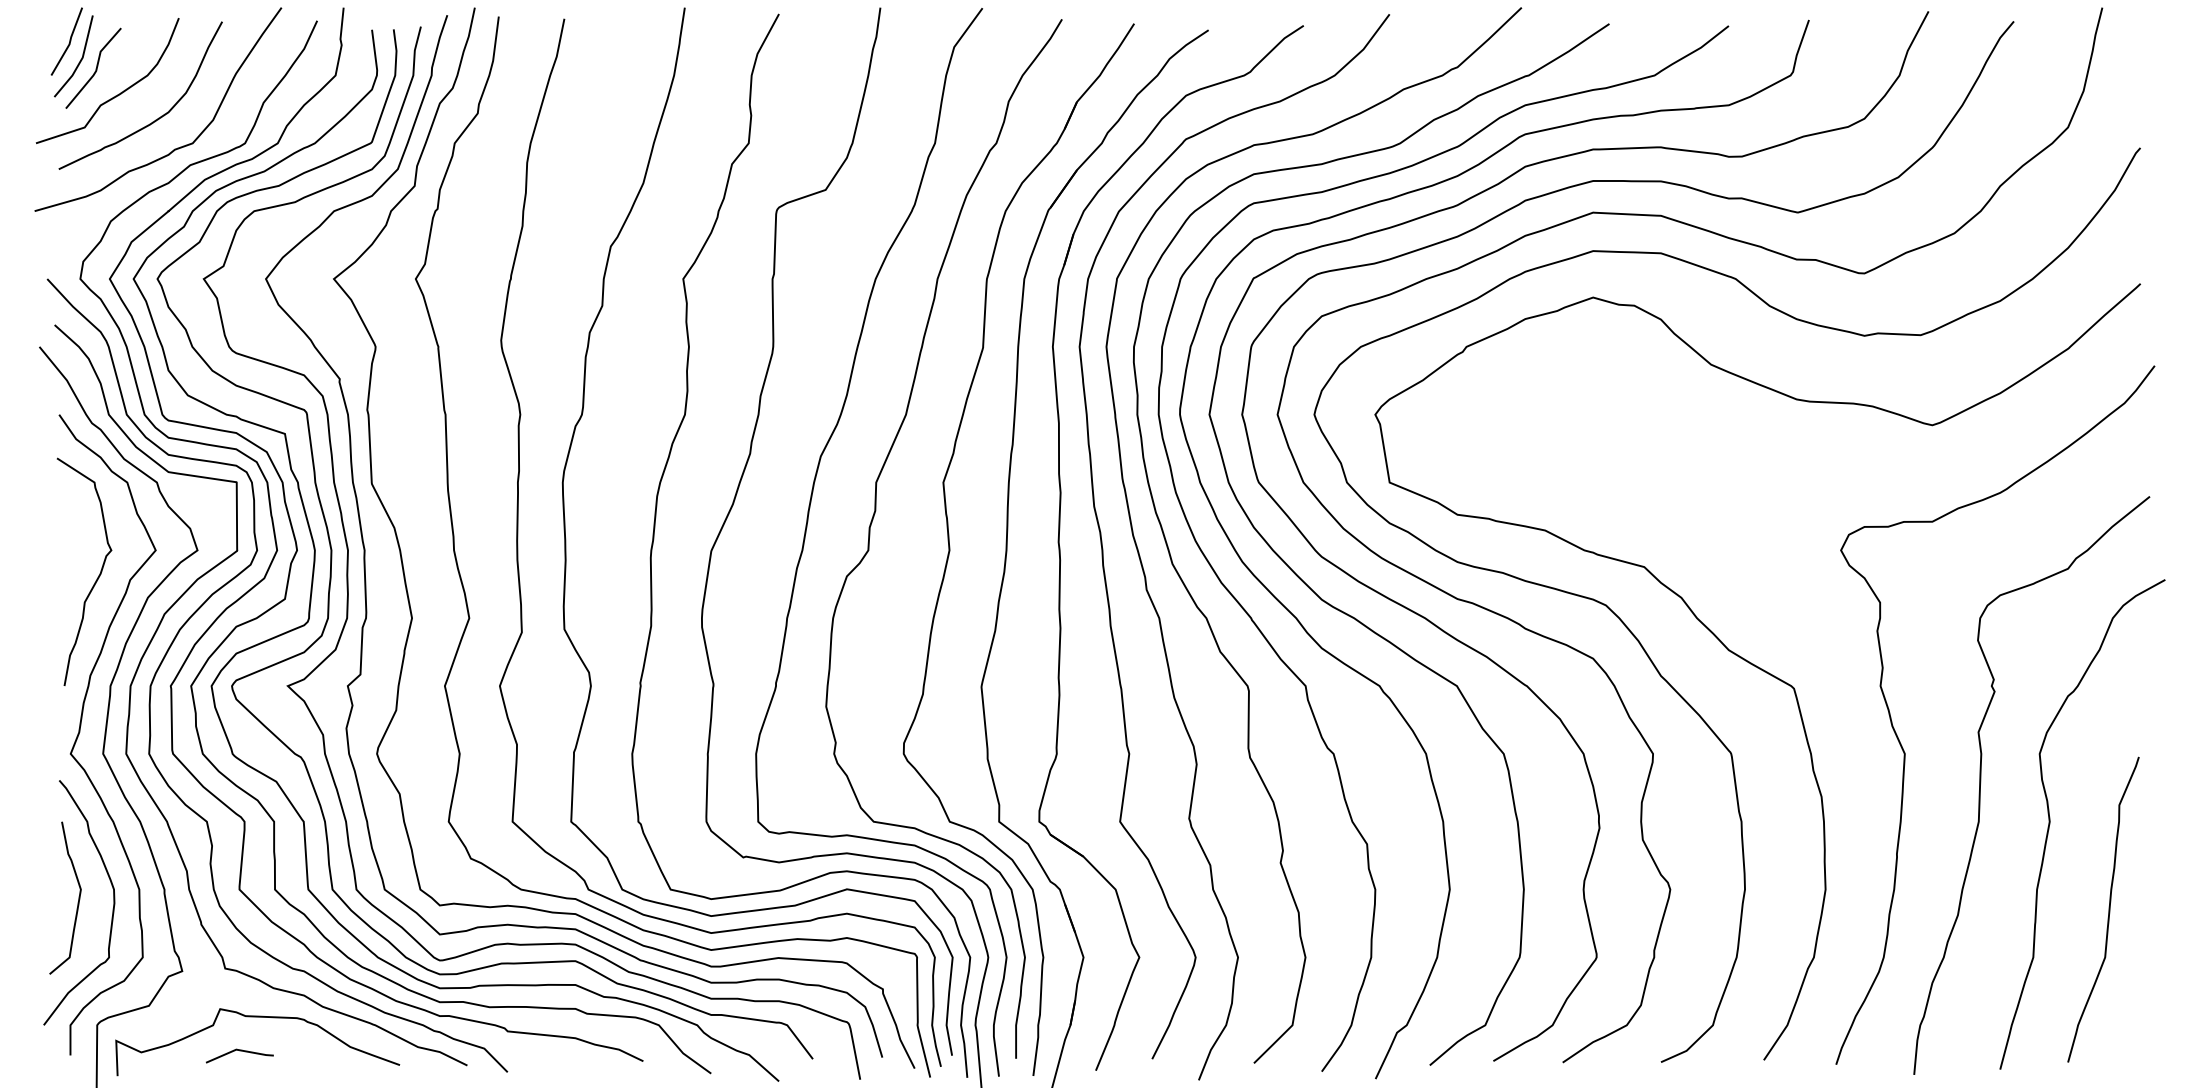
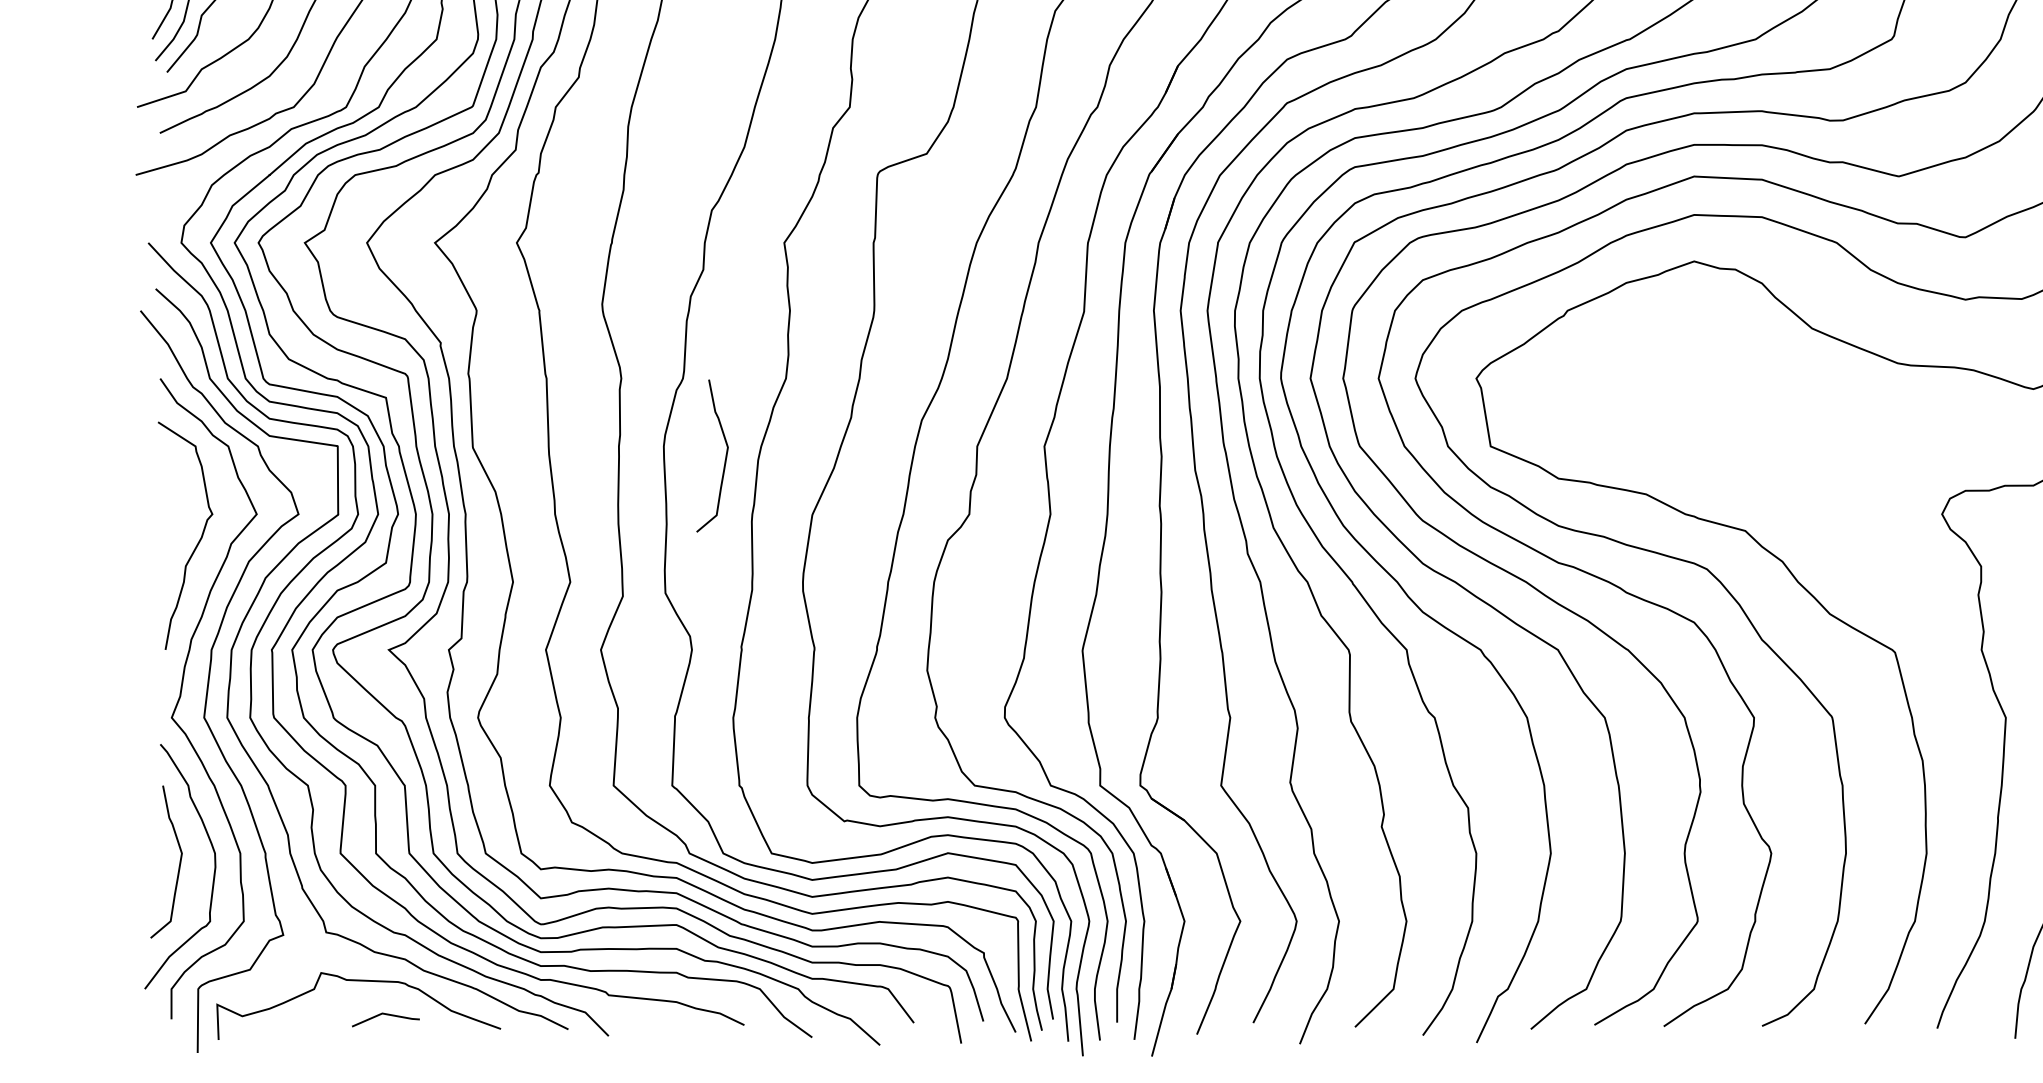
curve: (624, 491) -> (725, 455), added
line: (239, 1051) -> (385, 1015), moved

